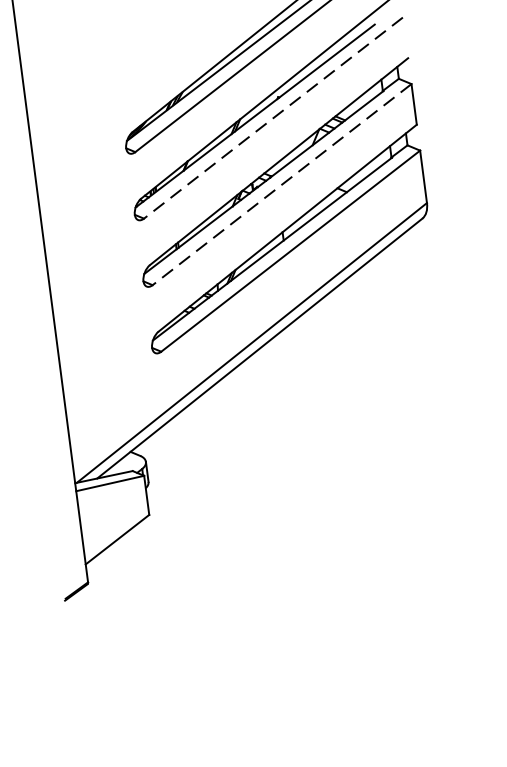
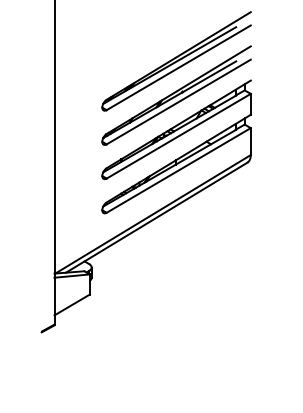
line: (273, 119) -> (178, 102), dashed -> solid
line: (281, 185) -> (178, 136), dashed -> solid

